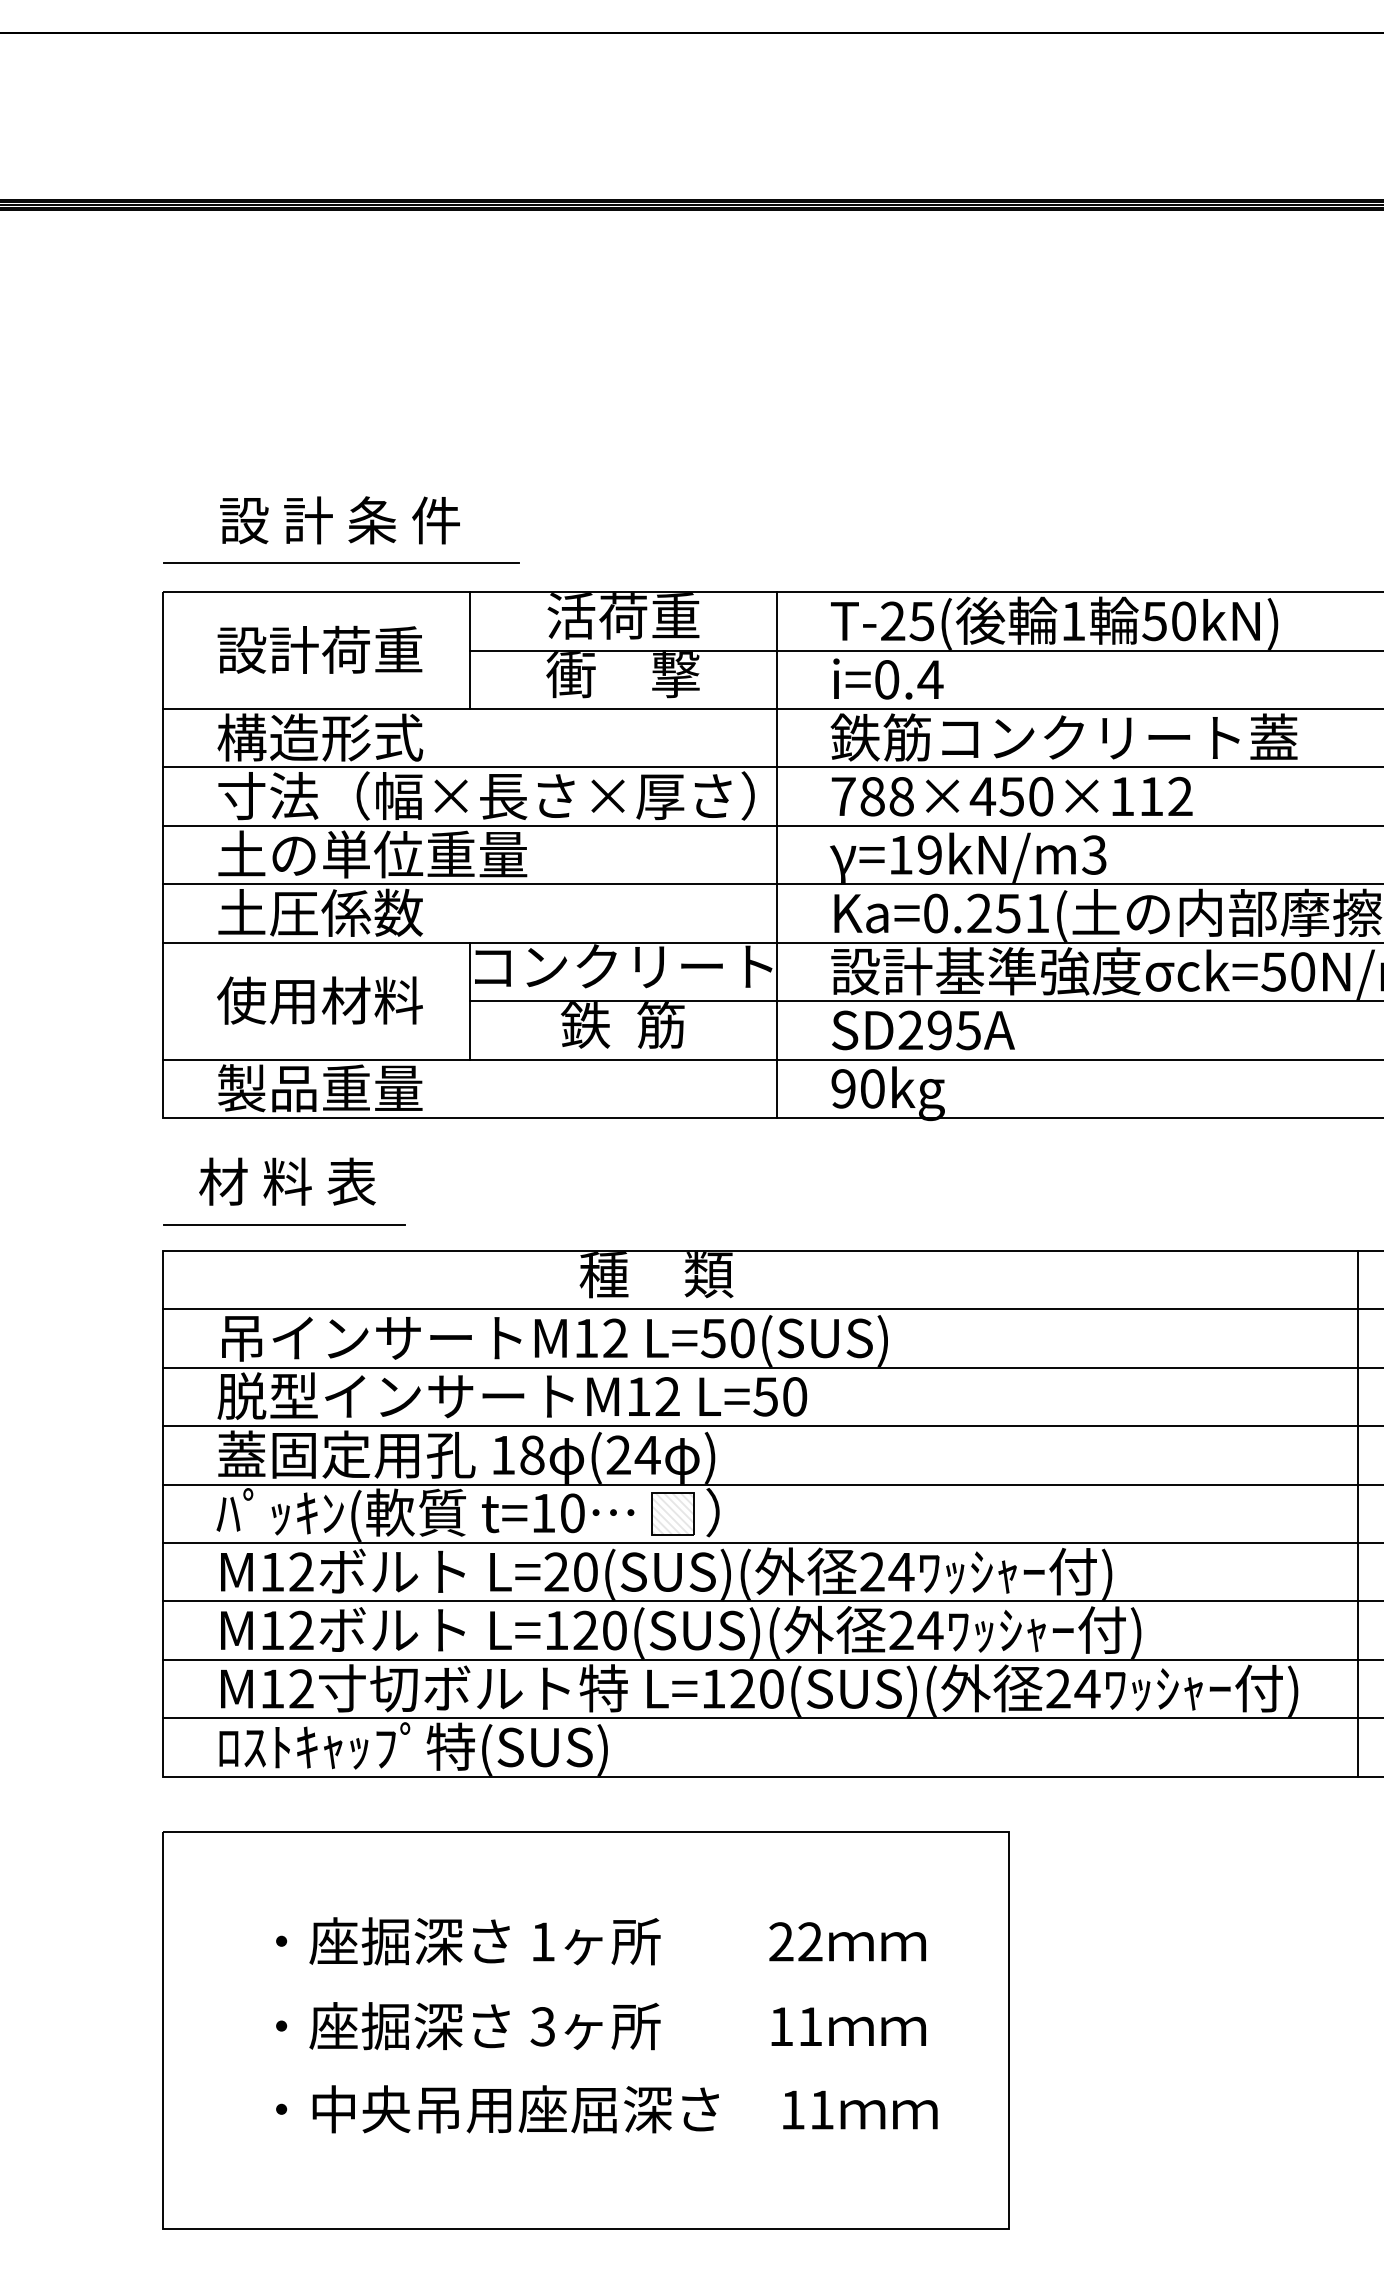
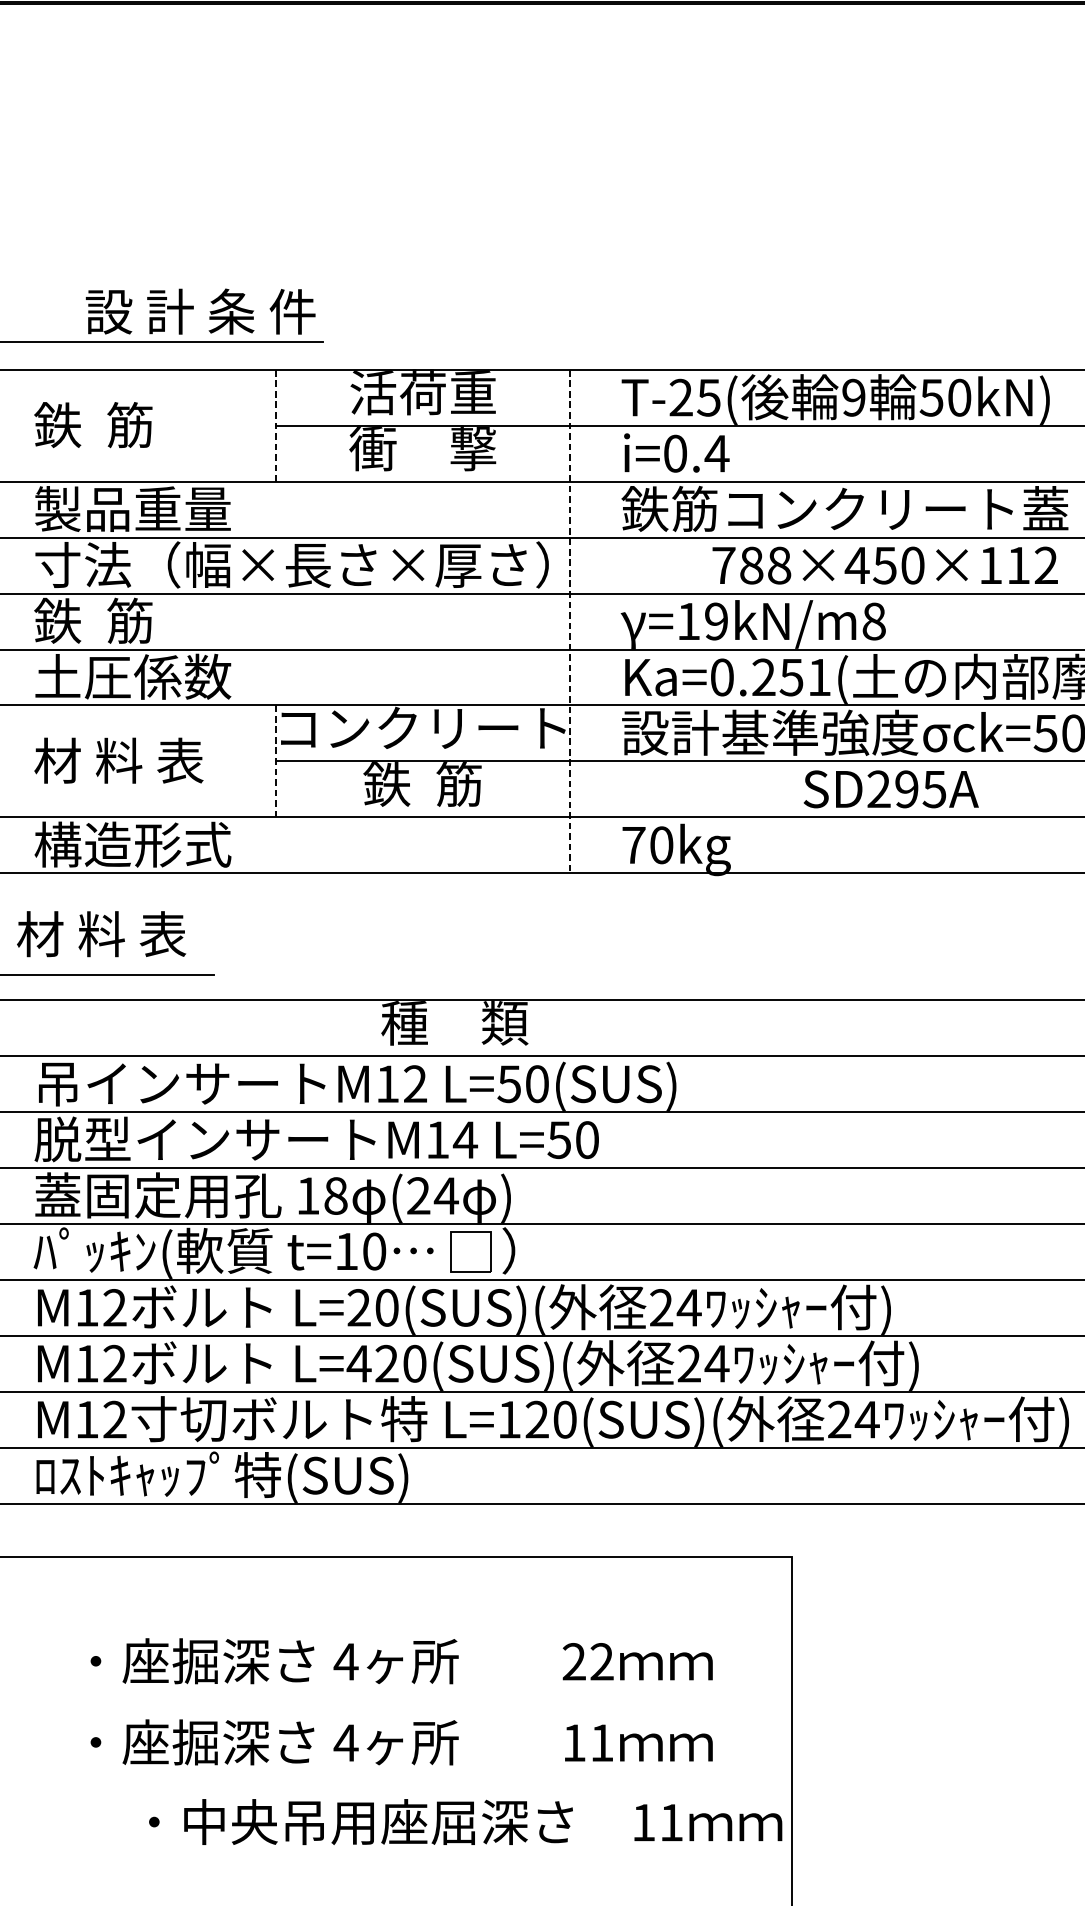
text: (339, 520) -> (200, 311), moved
text: (1073, 621) -> (853, 397), 1 -> 9
text: (319, 649) -> (132, 424), 設計荷重 -> 鉄  筋
line: (470, 651) -> (276, 426), solid -> dashed
text: (320, 737) -> (133, 508), 構造形式 -> 製品重量
text: (1011, 796) -> (884, 565), moved
text: (372, 854) -> (182, 620), 土の単位重量 -> 鉄  筋
text: (1094, 854) -> (874, 620), =19kN/m3 -> =19kN/m8
line: (777, 855) -> (570, 621), solid -> dashed
text: (319, 1000) -> (132, 760), 使用材料 -> 材 料 表
line: (470, 1000) -> (276, 760), solid -> dashed
text: (923, 1030) -> (891, 789), moved
text: (320, 1088) -> (133, 844), 製品重量 -> 構造形式
text: (843, 1088) -> (633, 844), 90kg -> 70kg
text: (667, 1396) -> (465, 1139), M12 -> M14
hatch: (673, 1514) -> (471, 1252), removed
text: (556, 1630) -> (359, 1363), L=120(SUS)( -> L=420(SUS)(
text: (542, 1941) -> (345, 1661), 1 -> 4
text: (542, 2026) -> (345, 1742), 3 -> 4
text: (606, 2109) -> (465, 1822), moved

